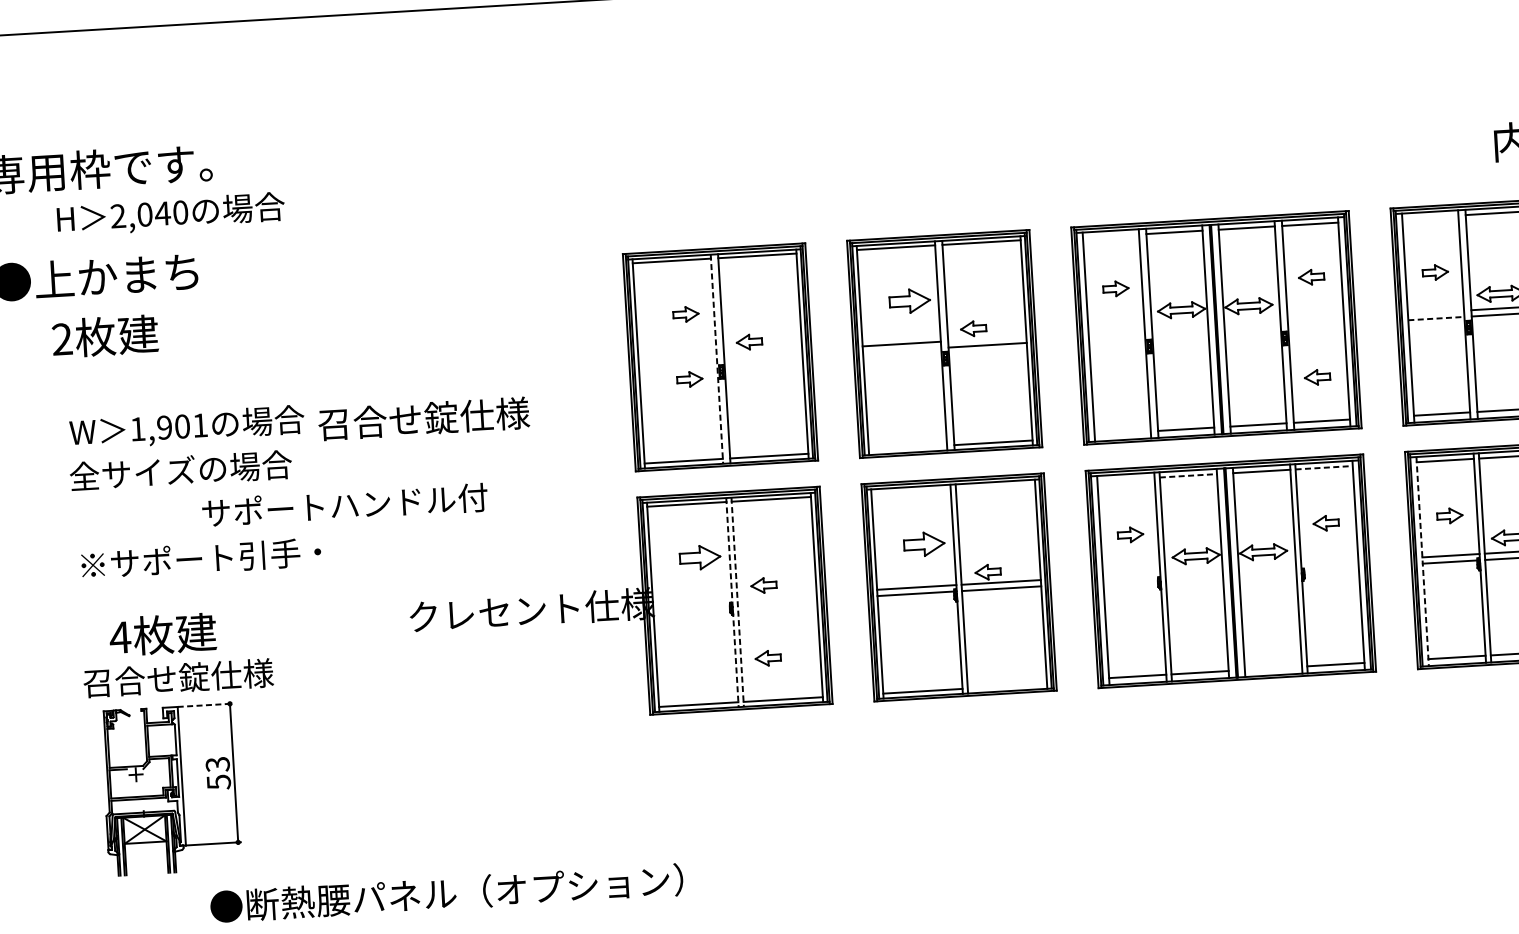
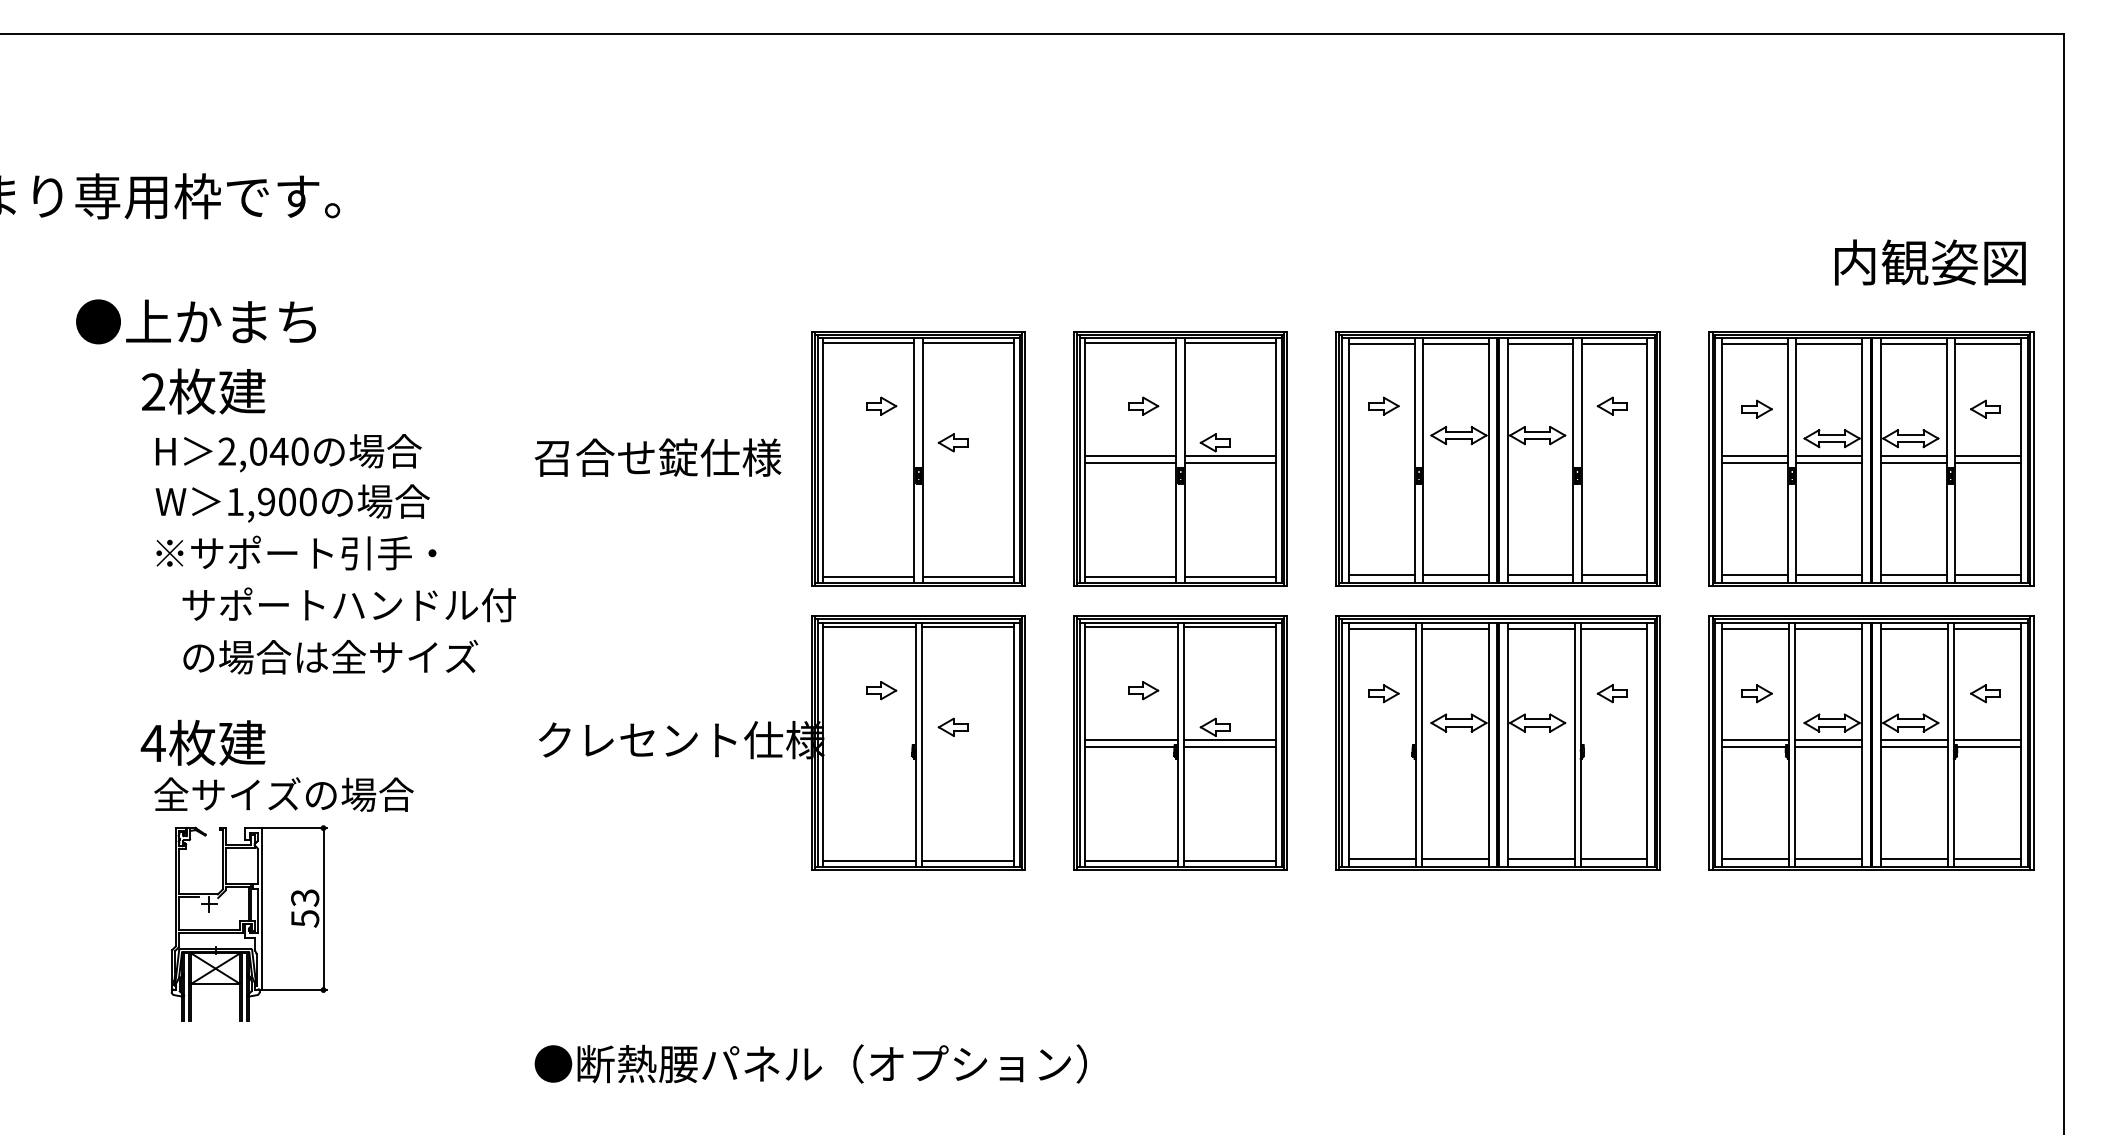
text: (170, 214) -> (288, 453), moved
line: (1429, 217) -> (1754, 344), added
line: (1110, 236) -> (1381, 344), added
part: (910, 300) -> (1143, 405), size x0.62
line: (1435, 312) -> (1754, 455), added
line: (1436, 318) -> (1755, 462), dashed -> solid
line: (987, 338) -> (1230, 455), added
line: (901, 349) -> (1130, 462), added
line: (717, 360) -> (914, 461), dashed -> solid
part: (1316, 376) -> (1611, 522), removed
part: (689, 378) -> (881, 481), removed
text: (423, 418) -> (657, 457), moved
text: (199, 425) -> (307, 501), 1,901 -> 1,900
line: (1122, 433) -> (1381, 574), added
line: (907, 447) -> (1130, 576), added
line: (1324, 467) -> (1614, 628), dashed -> solid
text: (191, 469) -> (294, 552), 全サイズの場合 -> ※サポート引手・
line: (1188, 475) -> (1455, 628), dashed -> solid
line: (1126, 479) -> (1382, 628), added
line: (995, 486) -> (1229, 627), added
line: (911, 491) -> (1131, 627), added
text: (344, 505) -> (348, 604), moved
part: (924, 544) -> (1143, 690), size x0.62
text: (217, 557) -> (319, 656), ※サポート引手・ -> の場合は全サイズ
part: (700, 557) -> (881, 690), size x0.62
line: (1422, 562) -> (1722, 745), dashed -> solid
line: (737, 602) -> (921, 745), dashed -> solid
line: (732, 603) -> (915, 745), dashed -> solid
text: (162, 634) -> (202, 742), moved
part: (767, 657) -> (952, 811), removed
line: (1272, 668) -> (1540, 859), added
text: (194, 677) -> (283, 794), 召合せ錠仕様 -> 全サイズの場合
line: (1006, 686) -> (1229, 861), added
line: (205, 705) -> (294, 828), dashed -> solid
text: (446, 893) -> (810, 1063), moved

